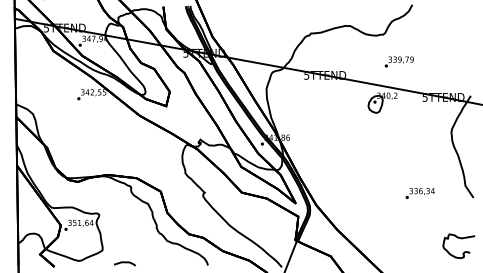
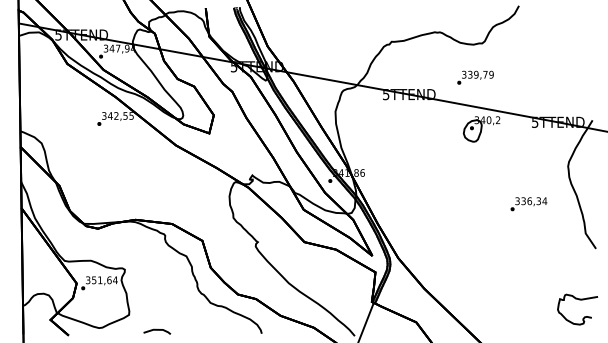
text: (399, 61) -> (475, 77), moved
text: (419, 193) -> (528, 204), moved

